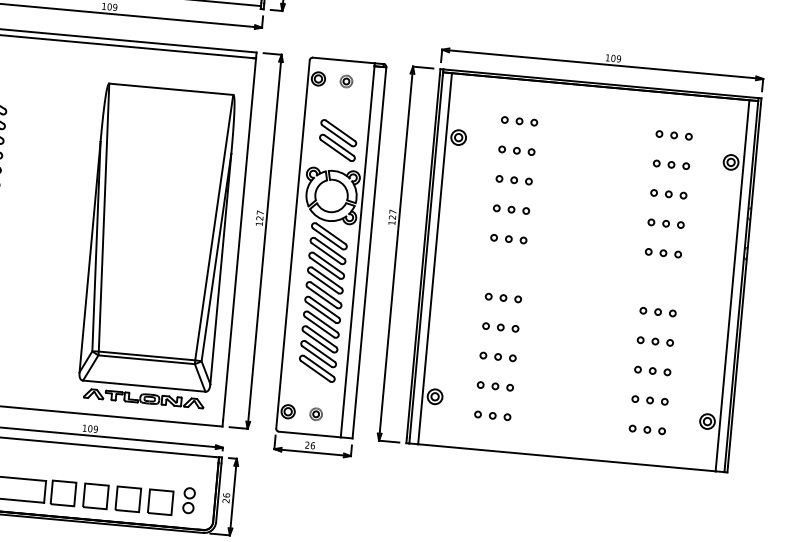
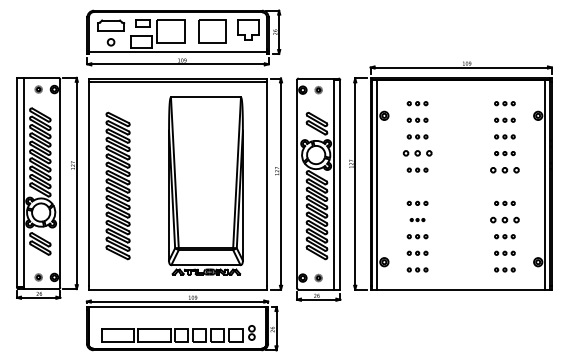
part: (511, 209) -> (417, 153), size x1.4
part: (156, 245) -> (205, 185), moved
part: (662, 251) -> (504, 169), size x1.4
part: (500, 326) -> (417, 219), size x0.7
part: (654, 340) -> (504, 219), size x1.4

